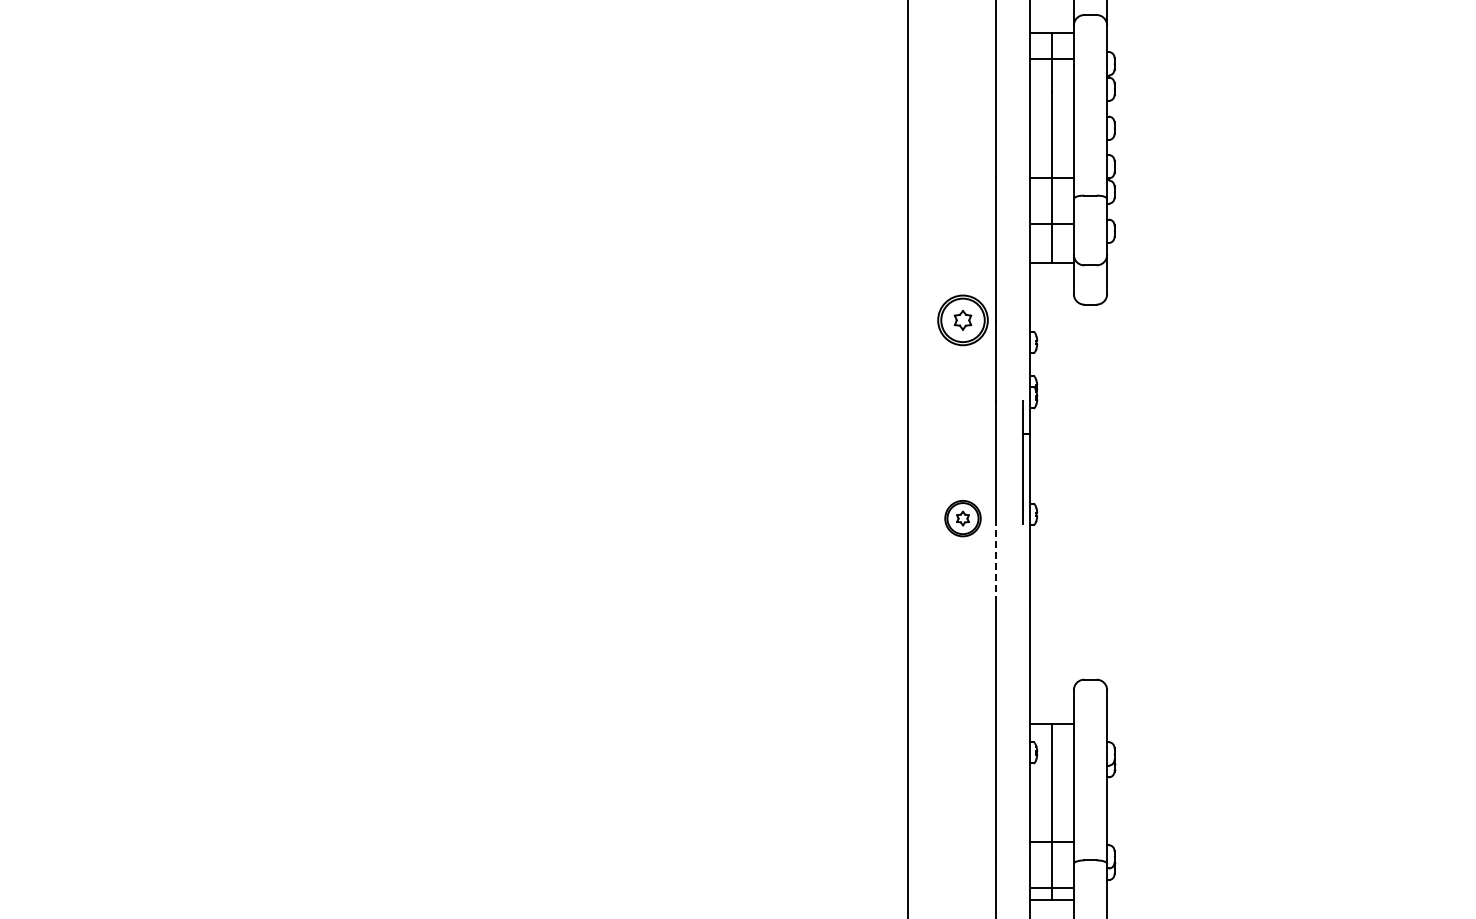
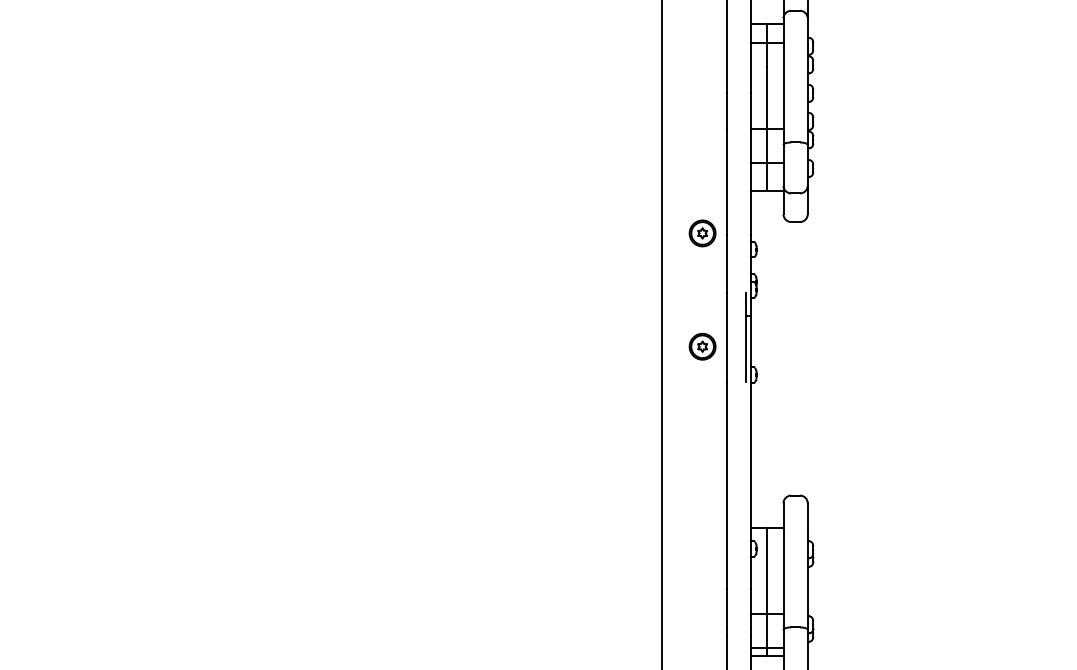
part: (962, 319) -> (702, 232), size x0.71
part: (962, 518) -> (702, 346), moved
line: (996, 563) -> (727, 410), dashed -> solid

